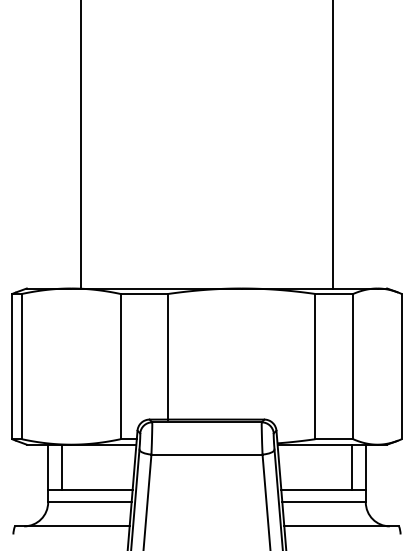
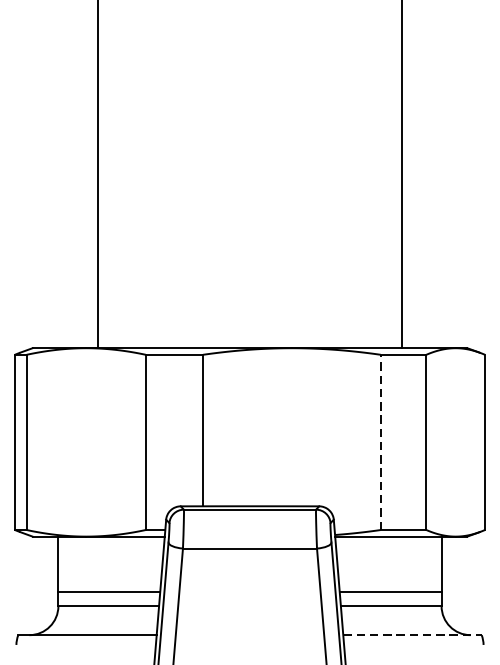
line: (315, 366) -> (380, 442), solid -> dashed
line: (62, 467) -> (75, 564), removed
line: (351, 467) -> (424, 564), removed
line: (342, 526) -> (413, 635), solid -> dashed

